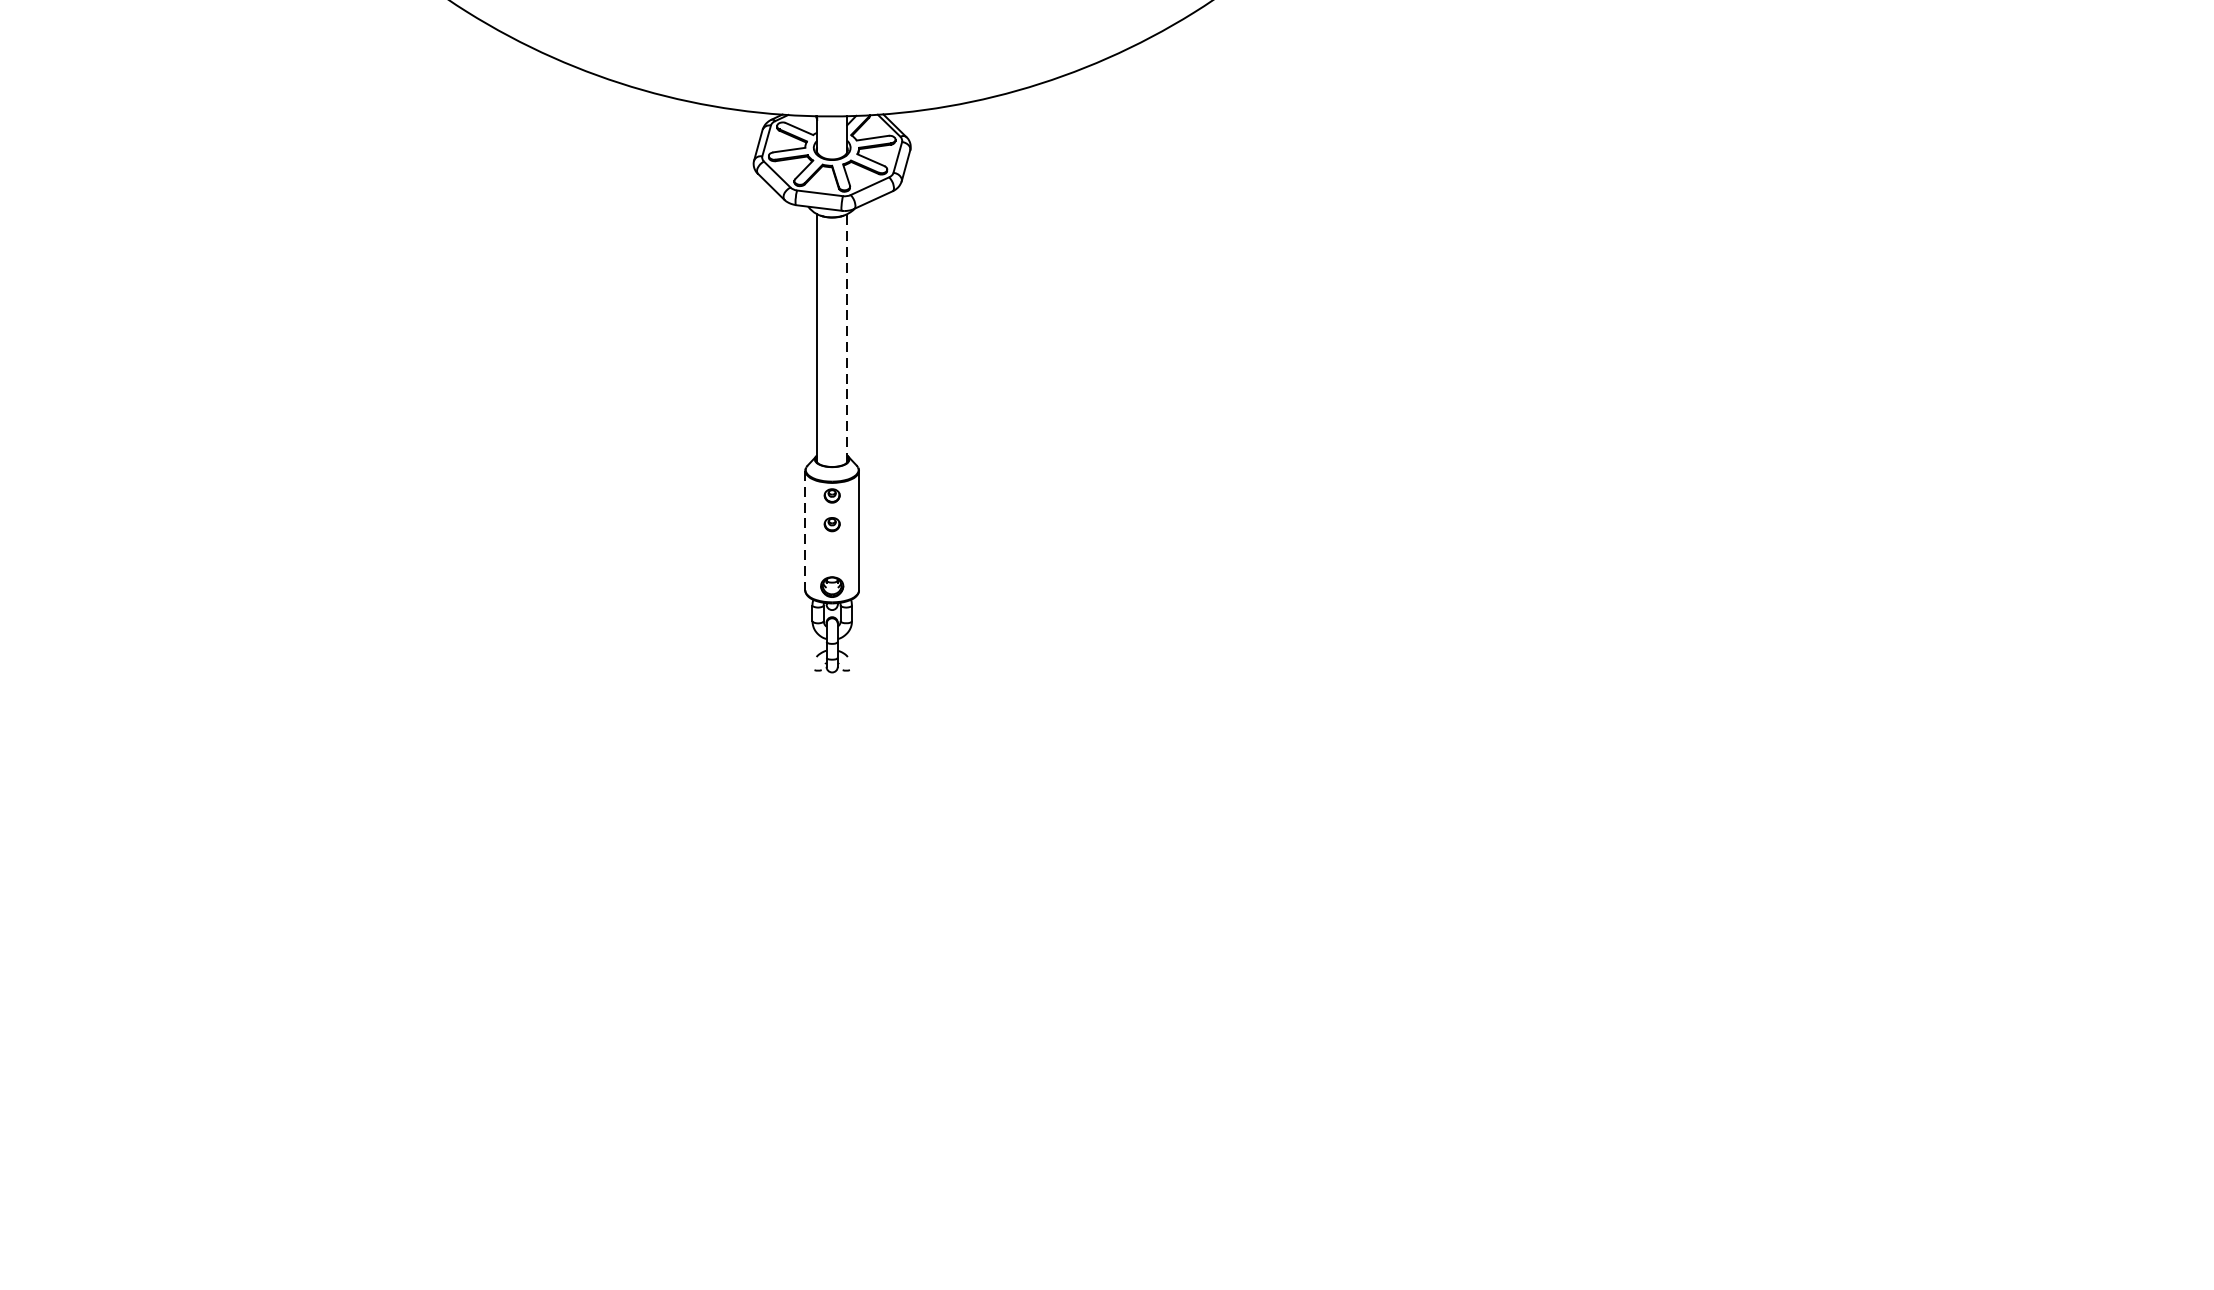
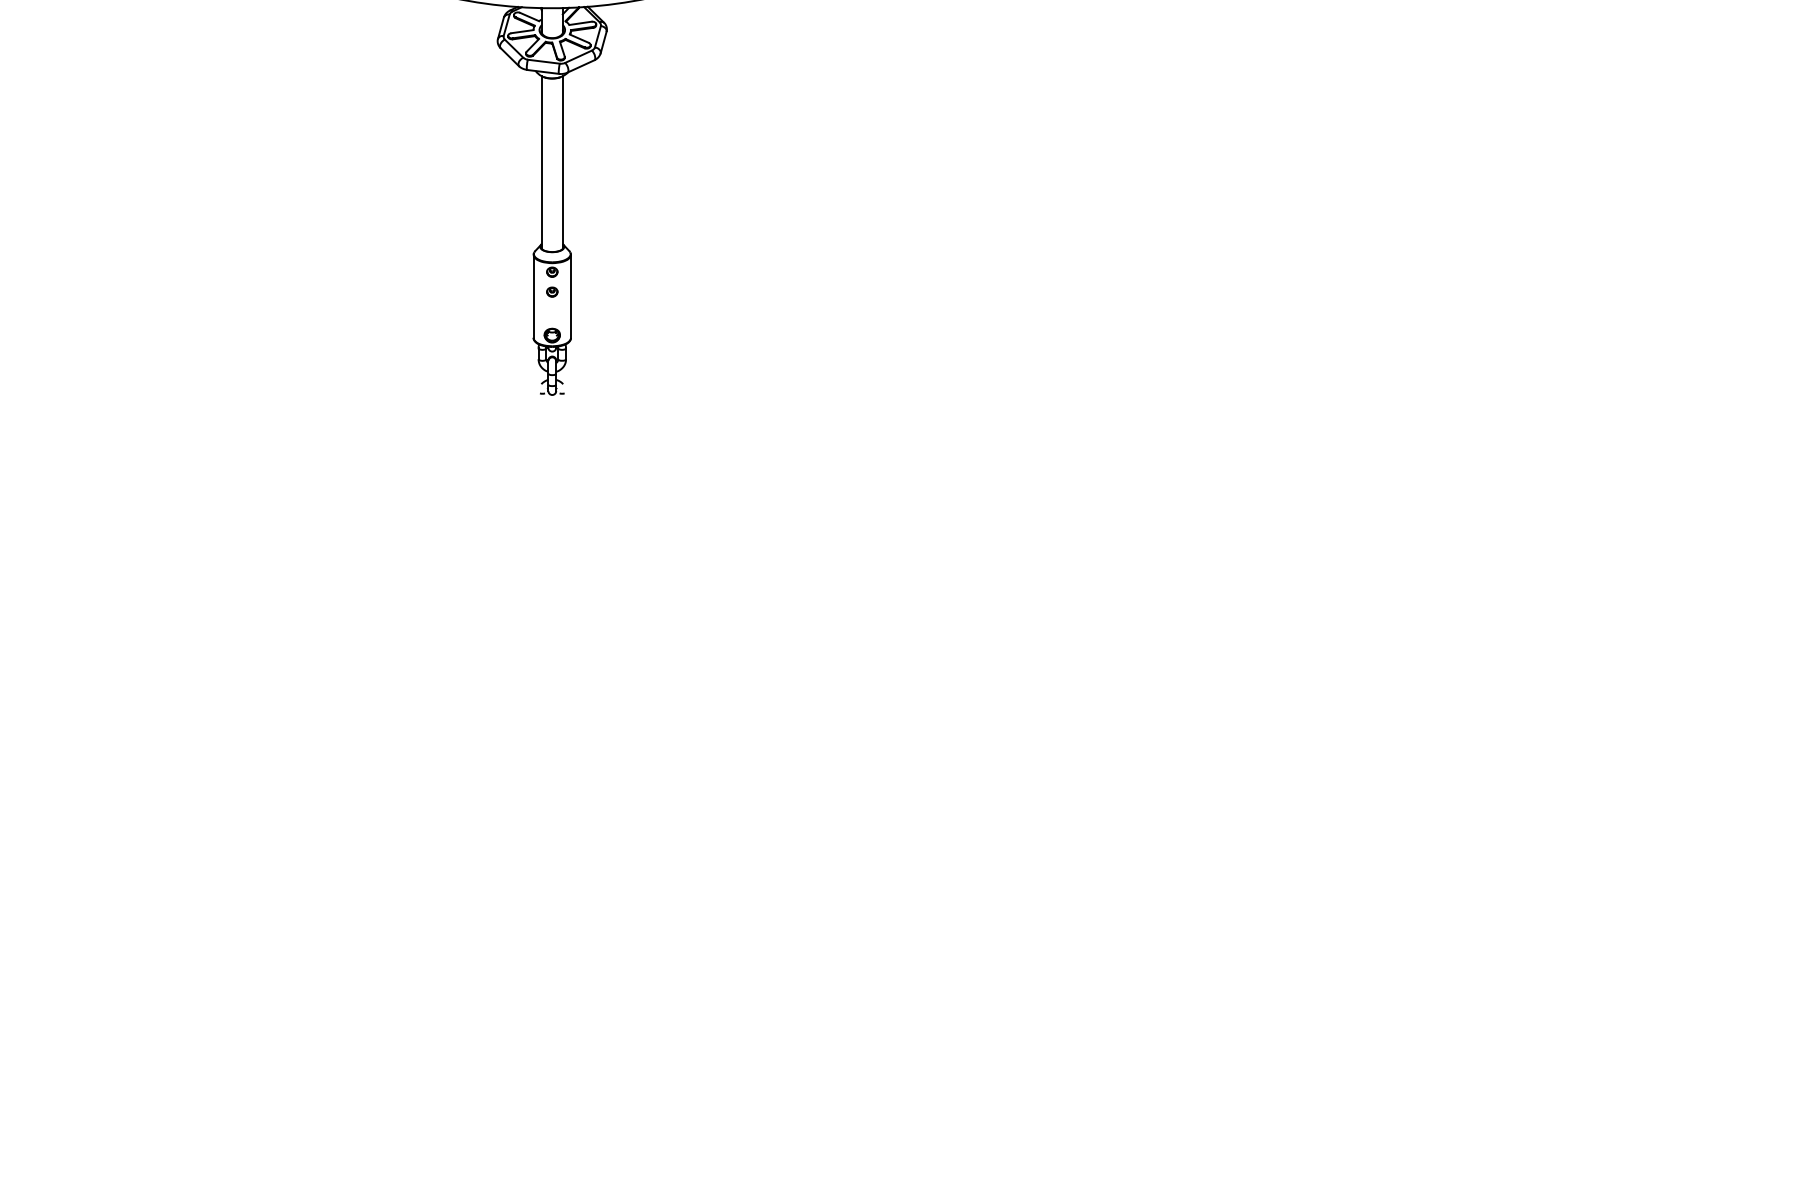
line: (846, 338) -> (562, 162), dashed -> solid
line: (805, 530) -> (533, 296), dashed -> solid

